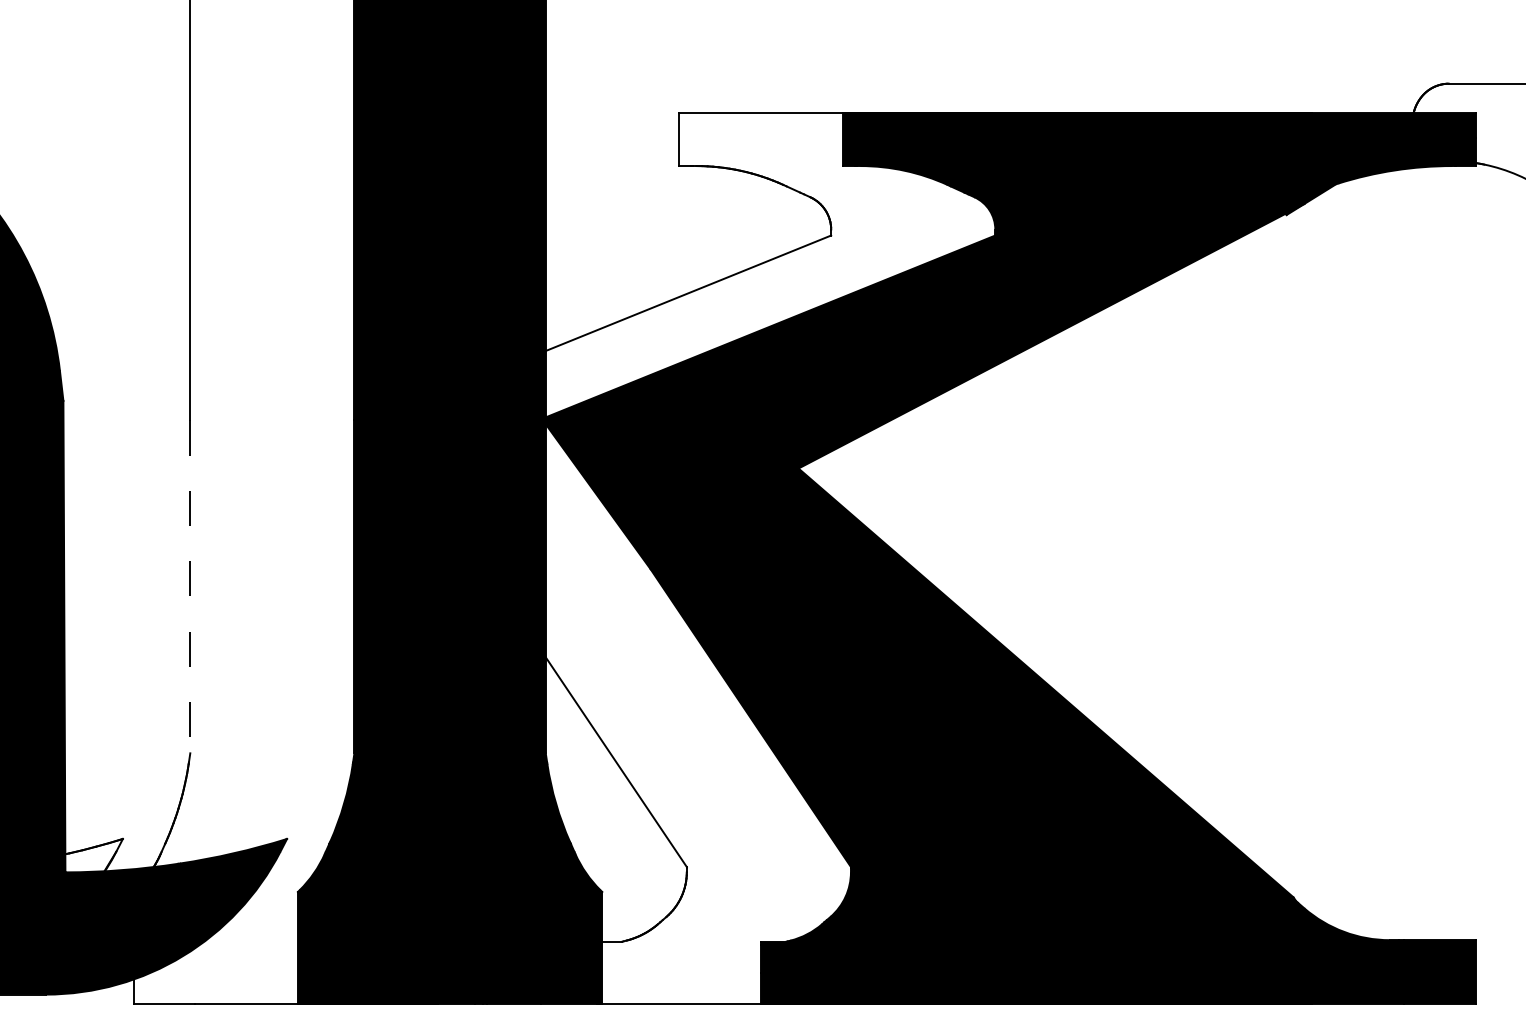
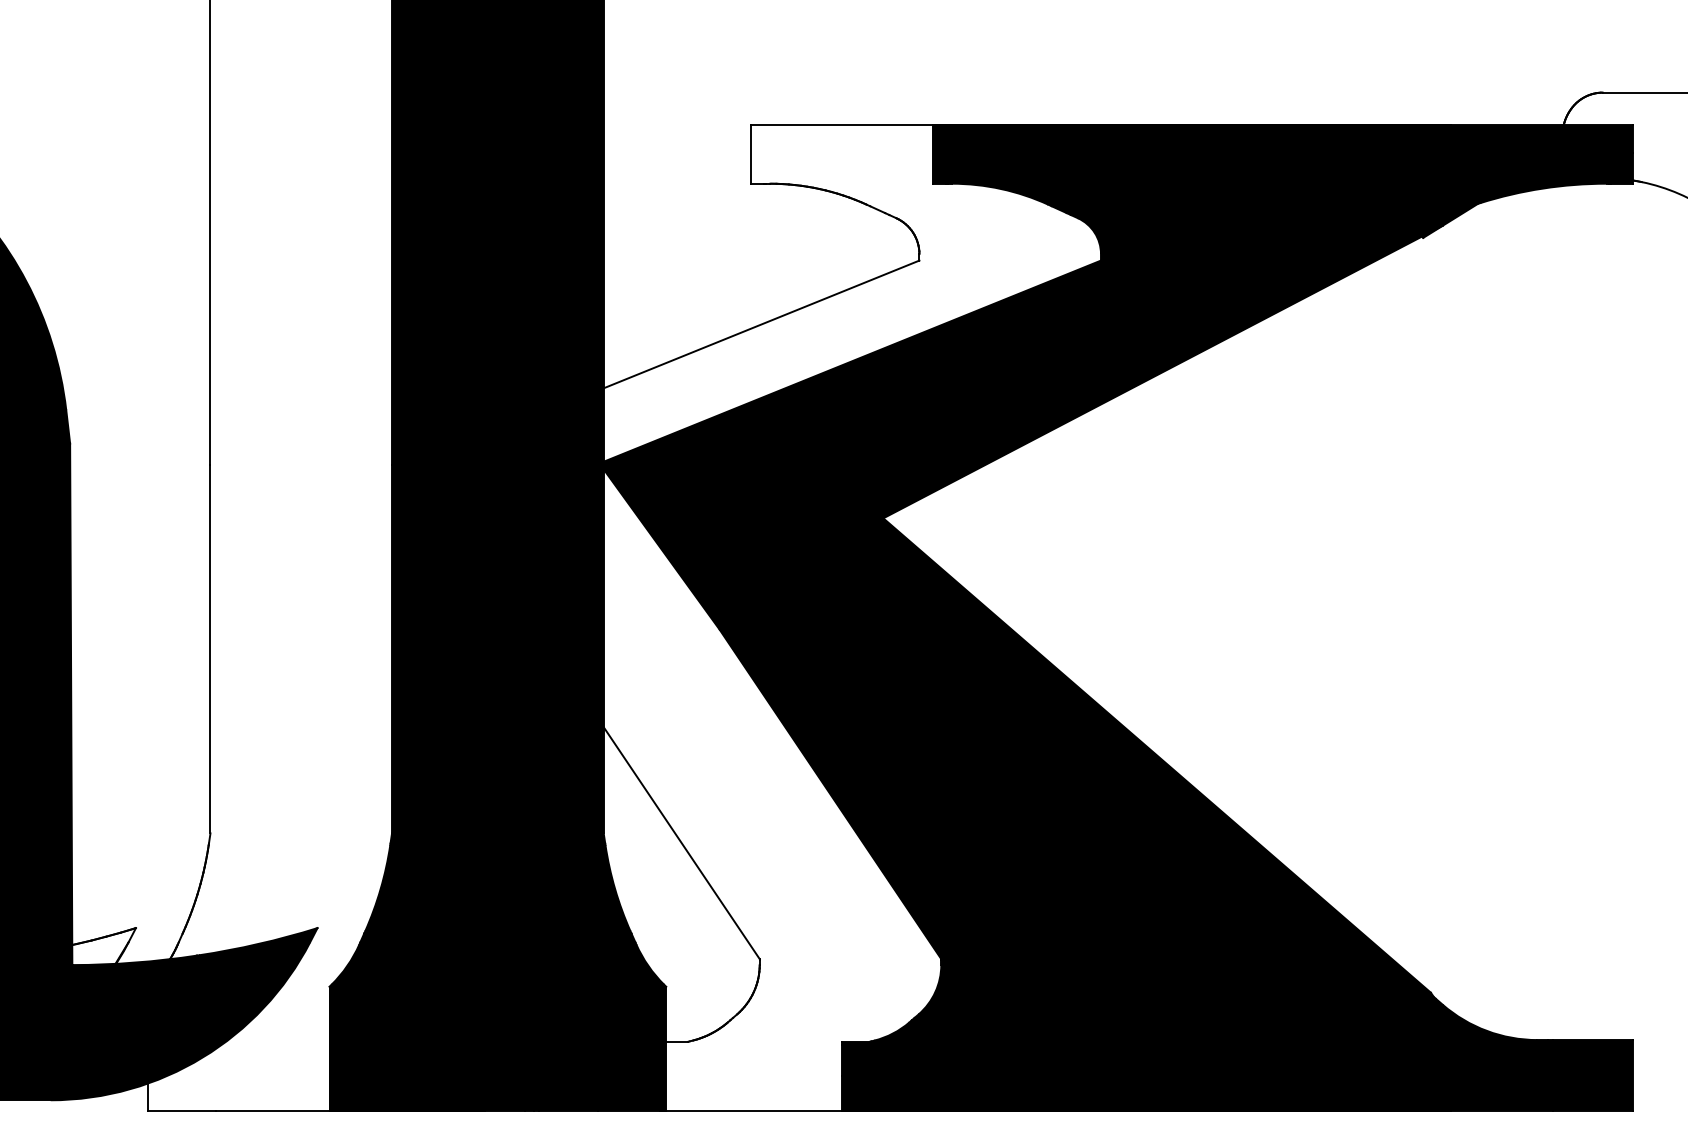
line: (190, 587) -> (210, 649), dashed -> solid

